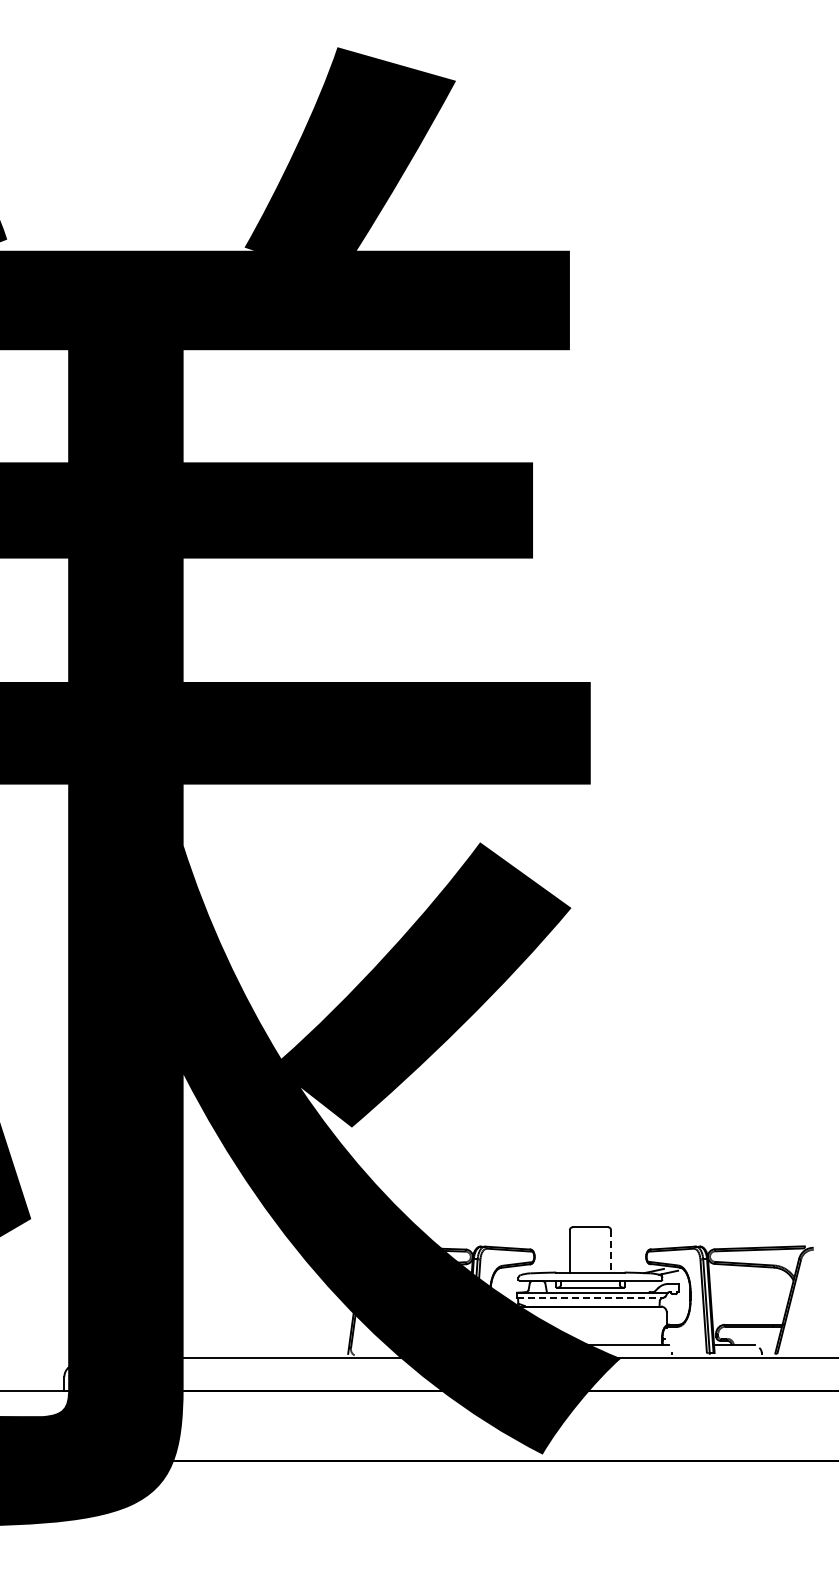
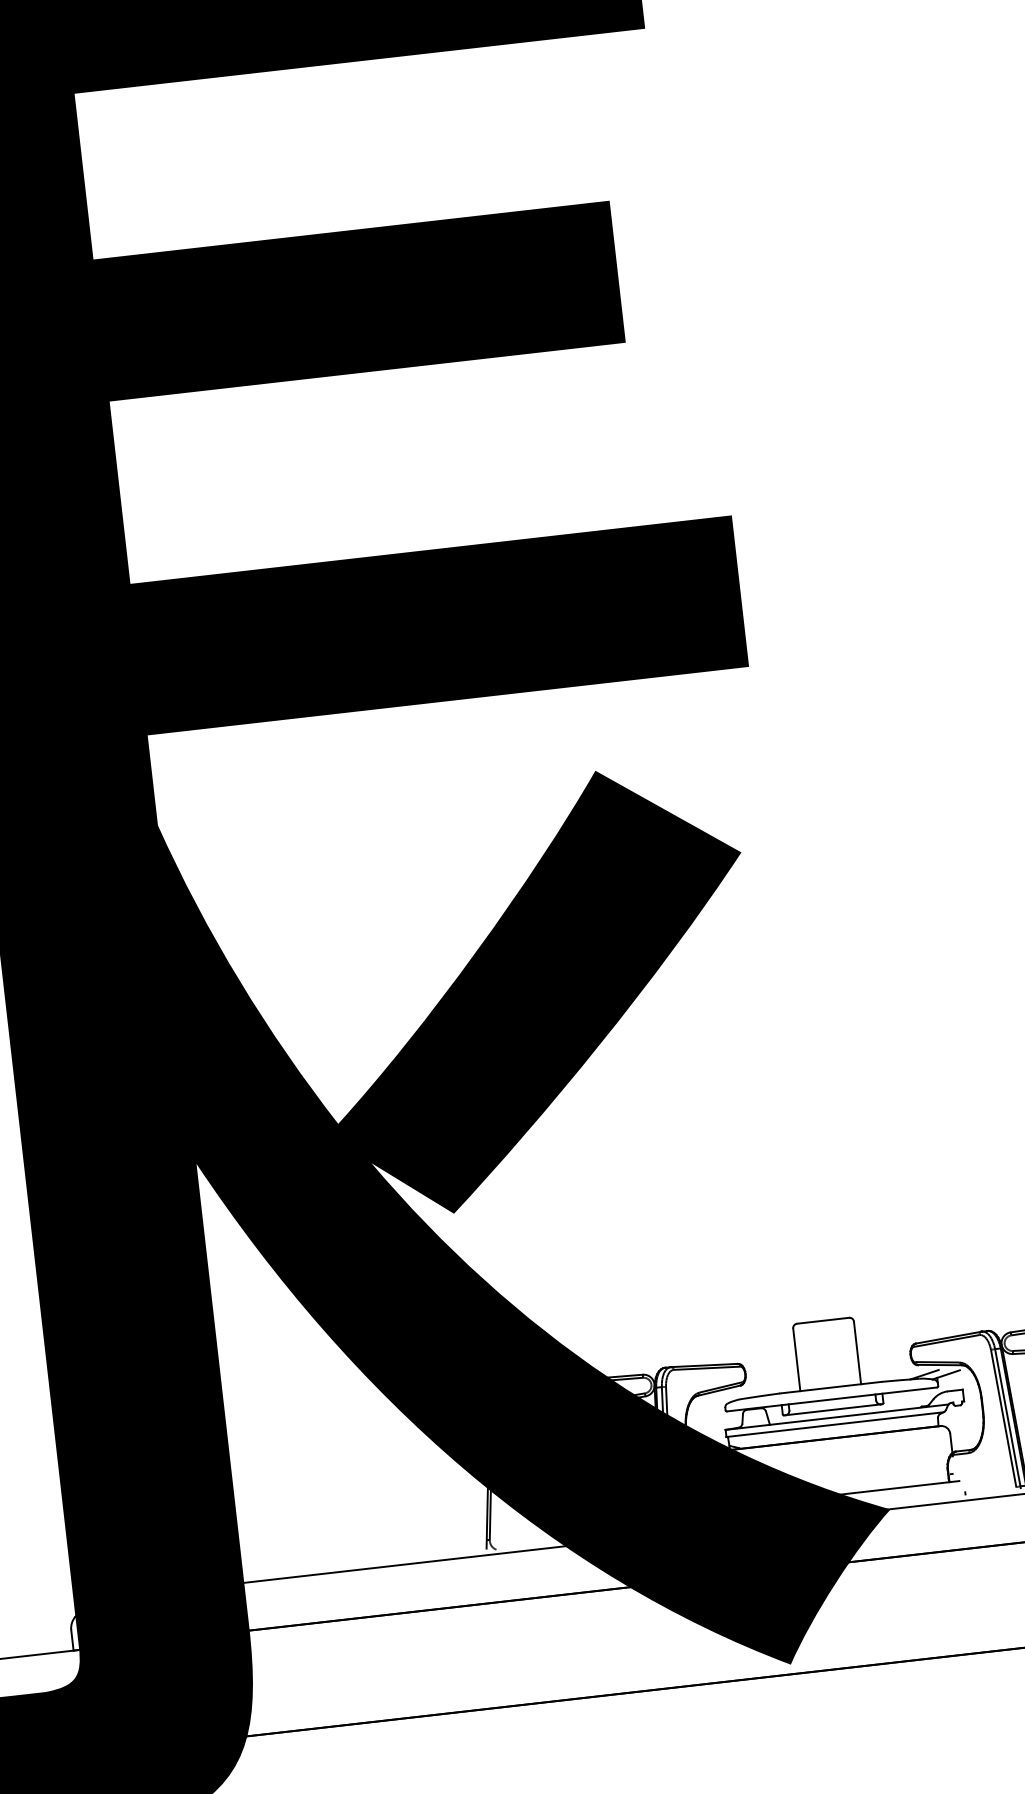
line: (611, 1251) -> (858, 1353), dashed -> solid
line: (590, 1297) -> (835, 1424), dashed -> solid

